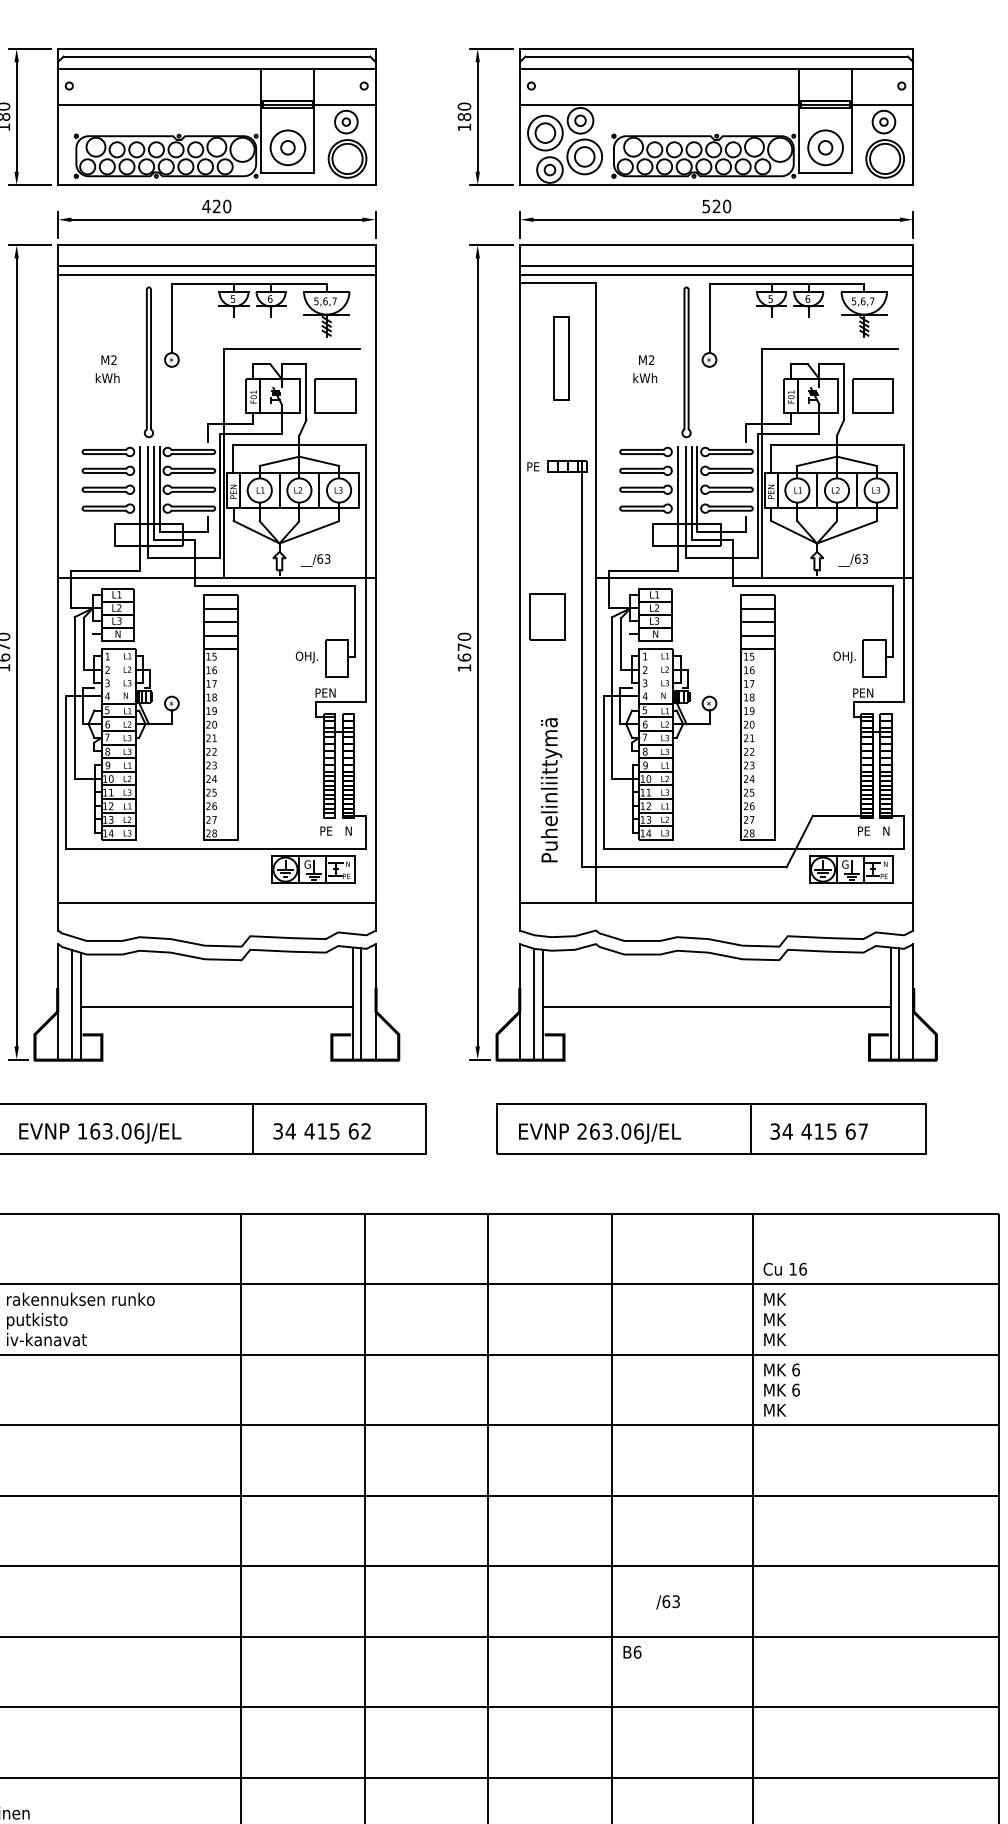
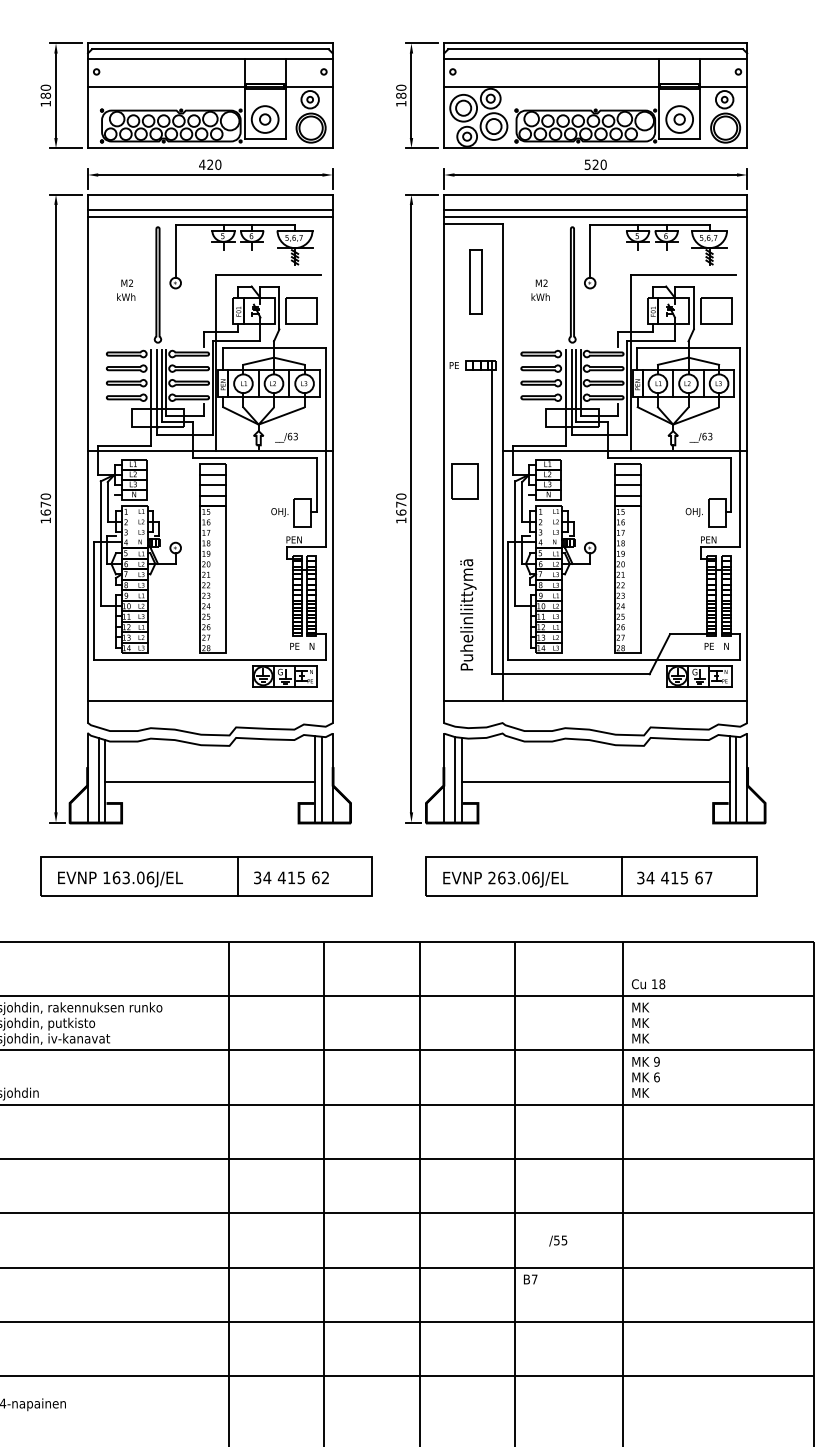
text: (803, 1268) -> (662, 983), 16 -> 18
text: (795, 1369) -> (656, 1061), 6 -> 9
text: (671, 1601) -> (560, 1240), /63 -> /55
text: (637, 1652) -> (534, 1279), B6 -> B7

